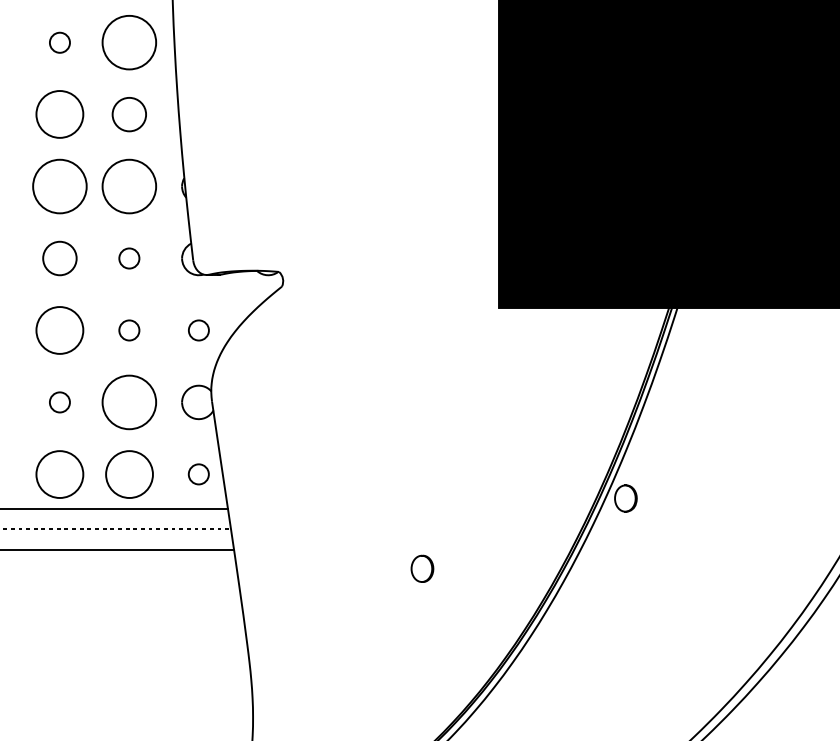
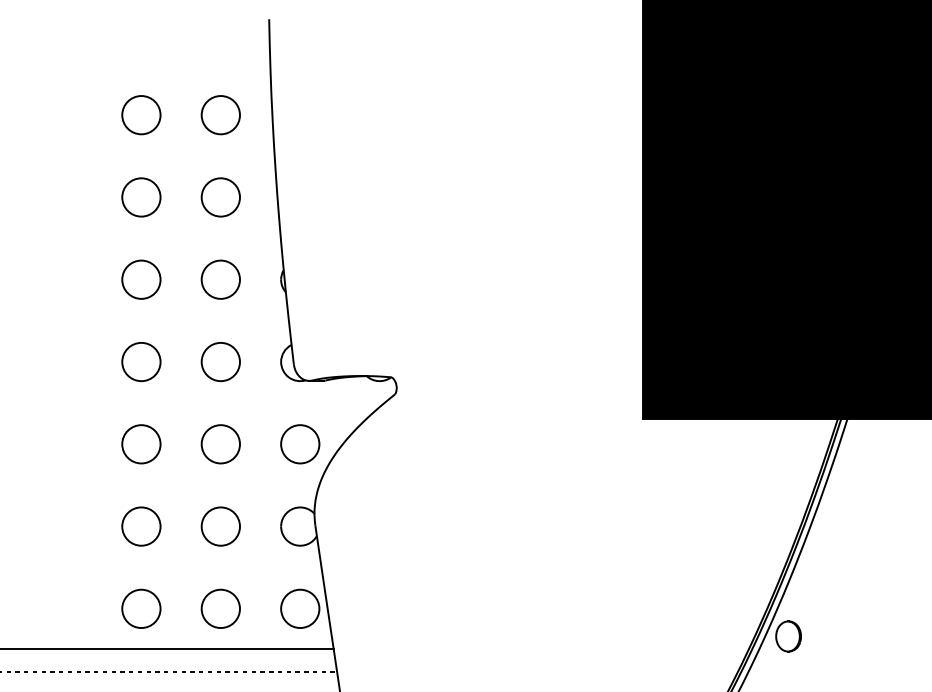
circle: (59, 42) -> (140, 115), size x1.67
circle: (129, 42) -> (220, 115), size x0.62
circle: (59, 114) -> (140, 197), size x0.71
circle: (59, 186) -> (140, 279), size x0.62
circle: (129, 186) -> (220, 279), size x0.62
circle: (129, 258) -> (220, 361), size x1.67
circle: (59, 330) -> (140, 444), size x0.71
circle: (129, 330) -> (220, 444), size x1.67
circle: (198, 330) -> (299, 444), size x1.67
circle: (59, 402) -> (140, 526), size x1.67
circle: (129, 402) -> (220, 526), size x0.62
circle: (59, 473) -> (140, 607), size x0.71
circle: (128, 473) -> (219, 607), size x0.71
circle: (198, 474) -> (299, 608), size x1.67

